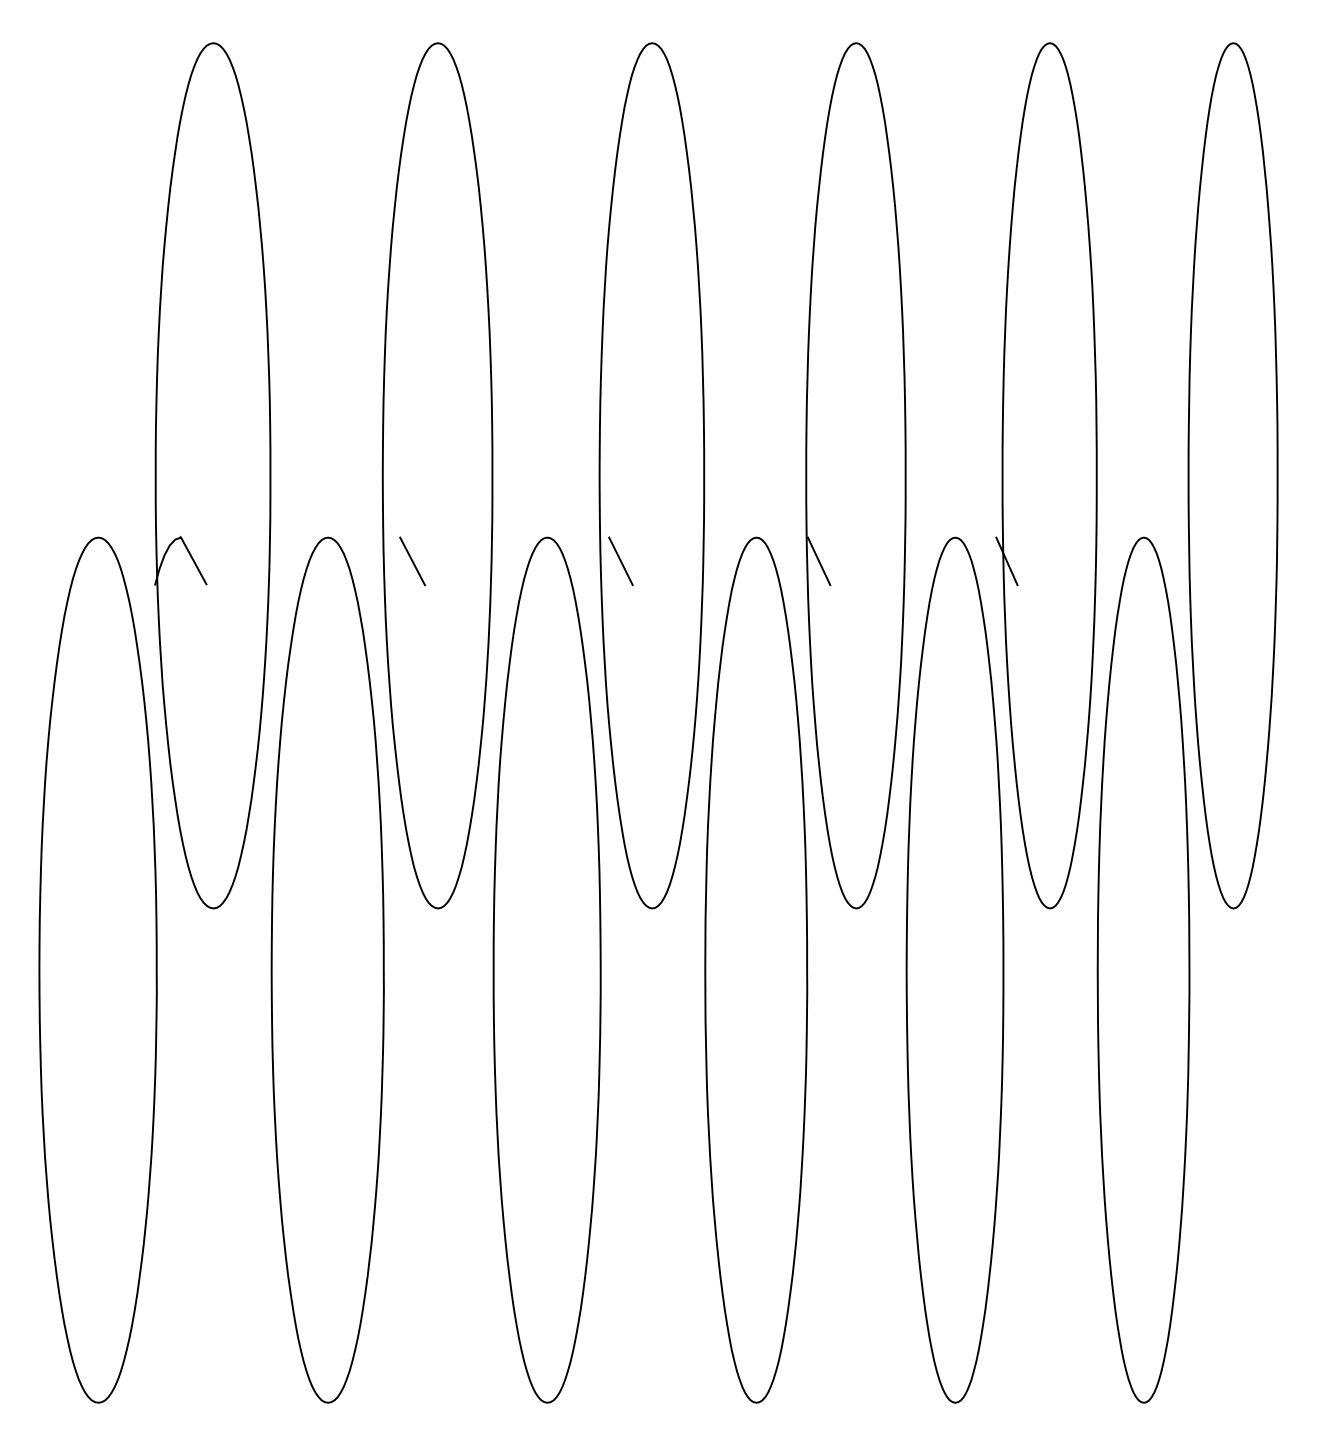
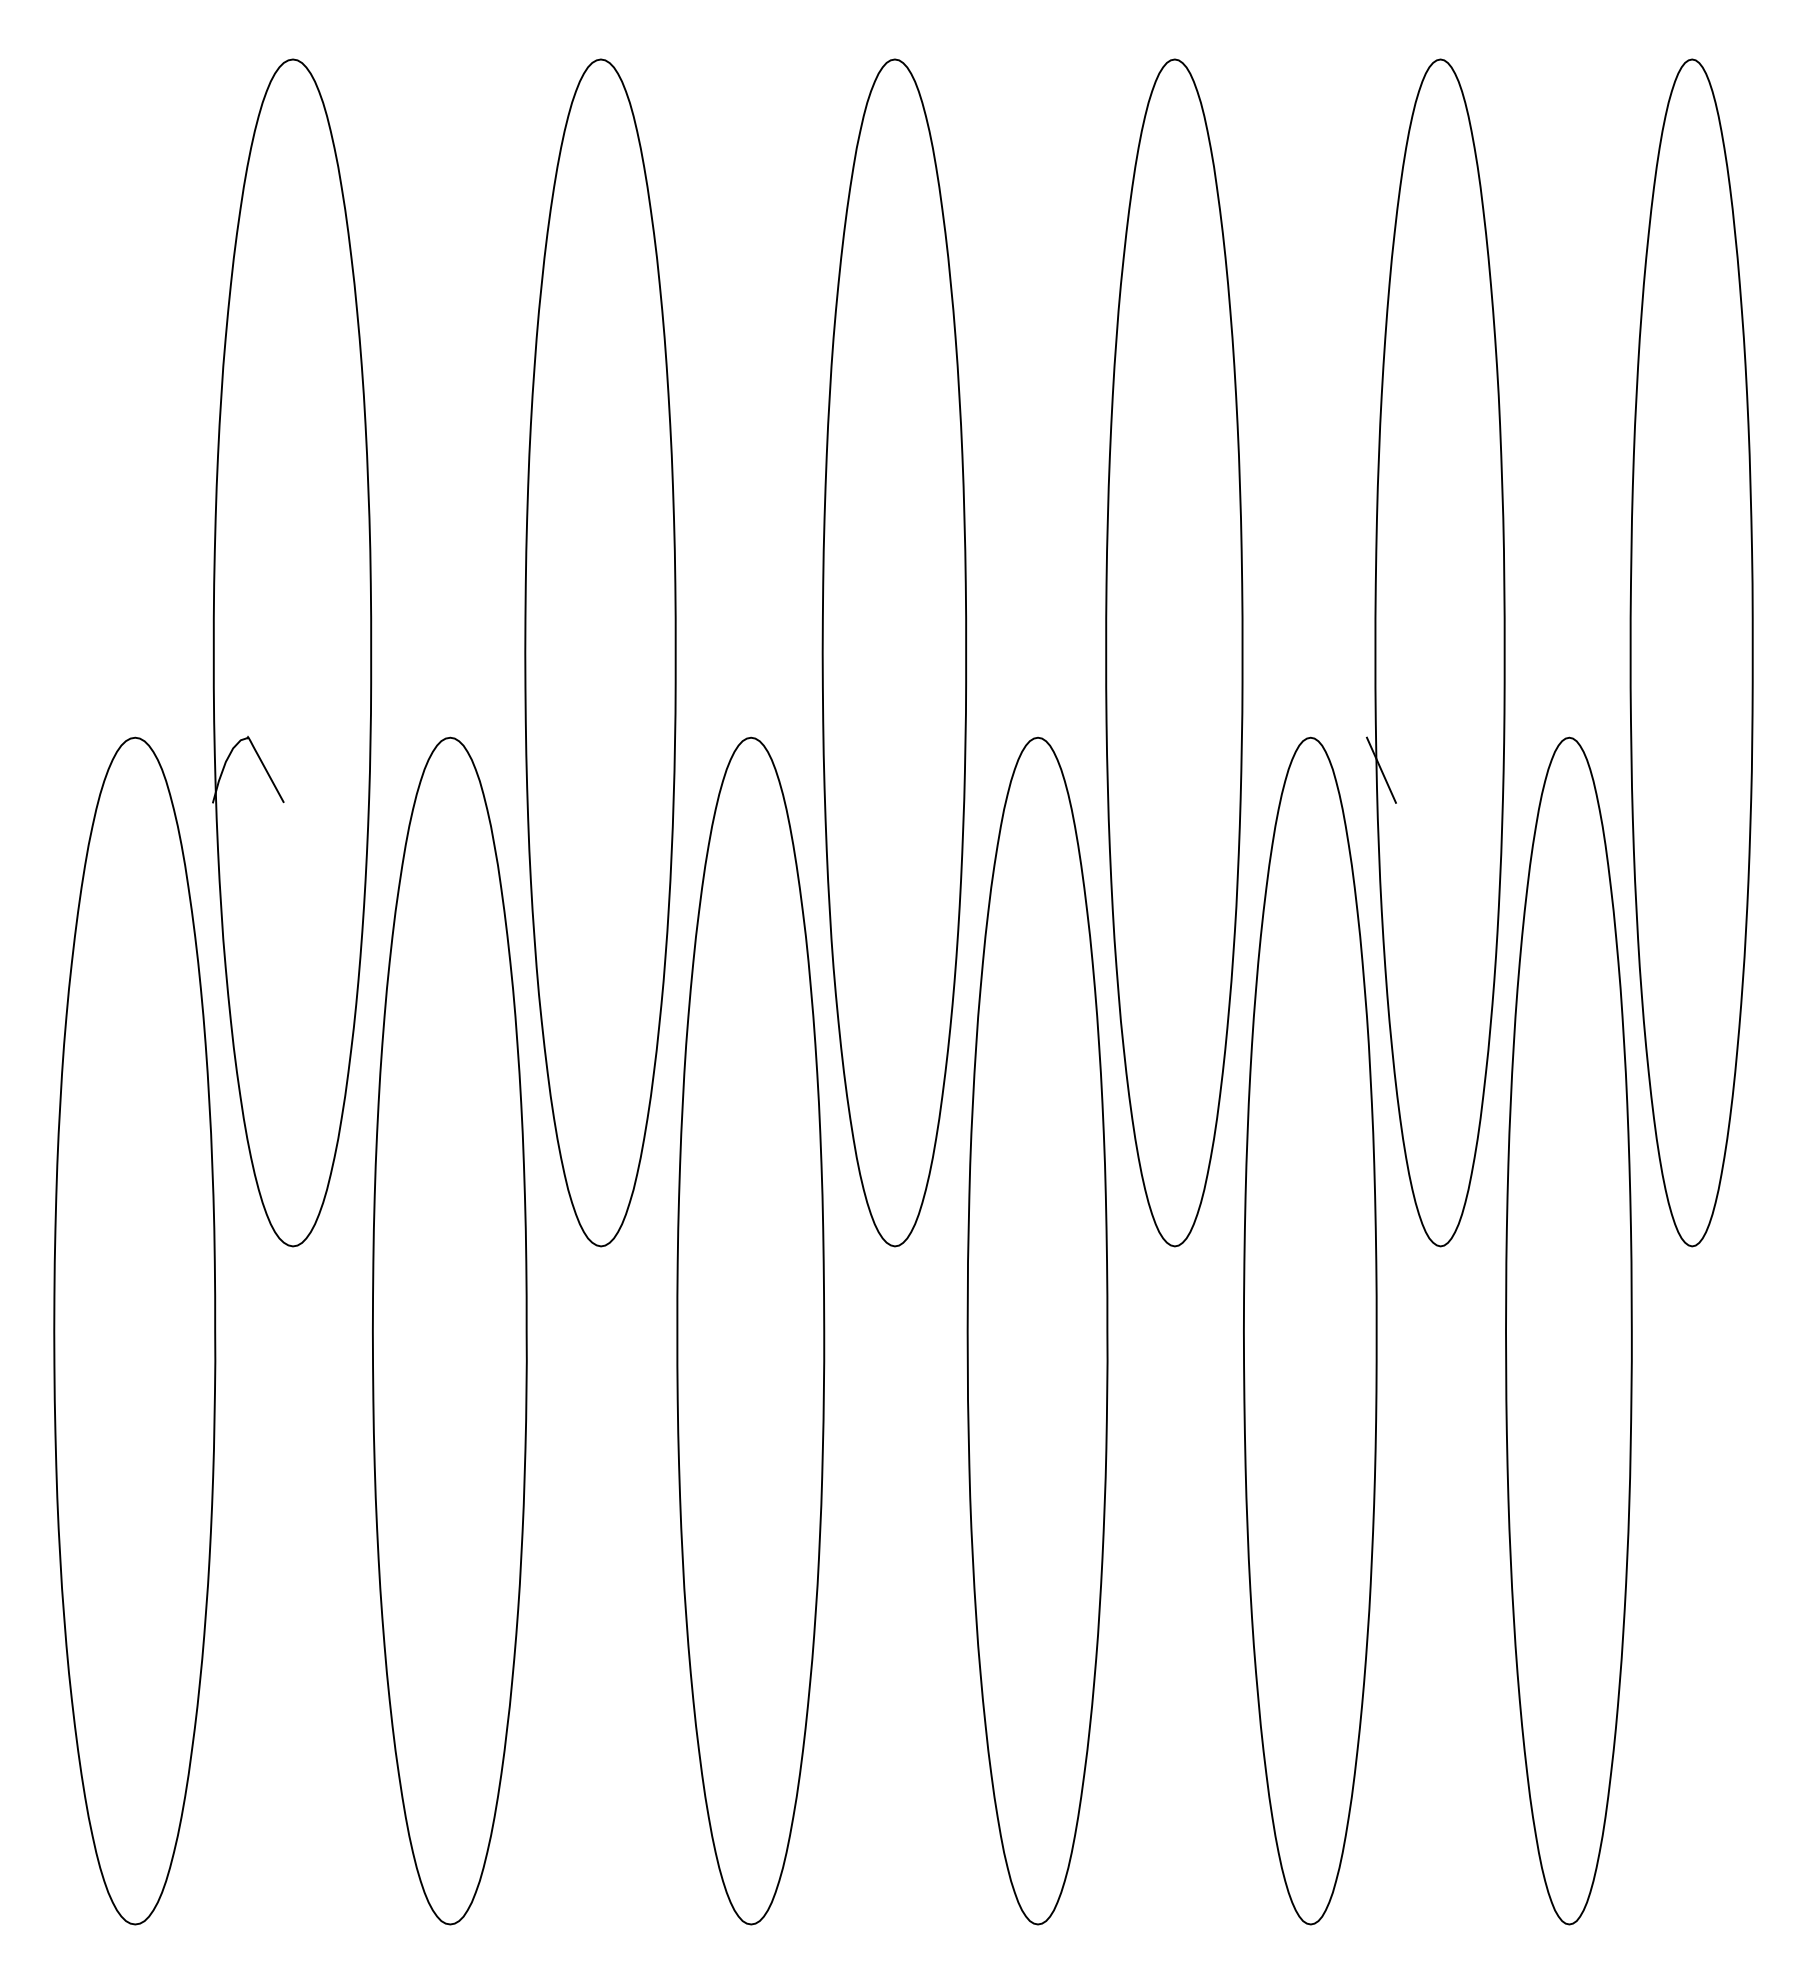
line: (412, 560) -> (566, 769), removed
line: (620, 560) -> (851, 769), removed
line: (818, 560) -> (1123, 769), removed

